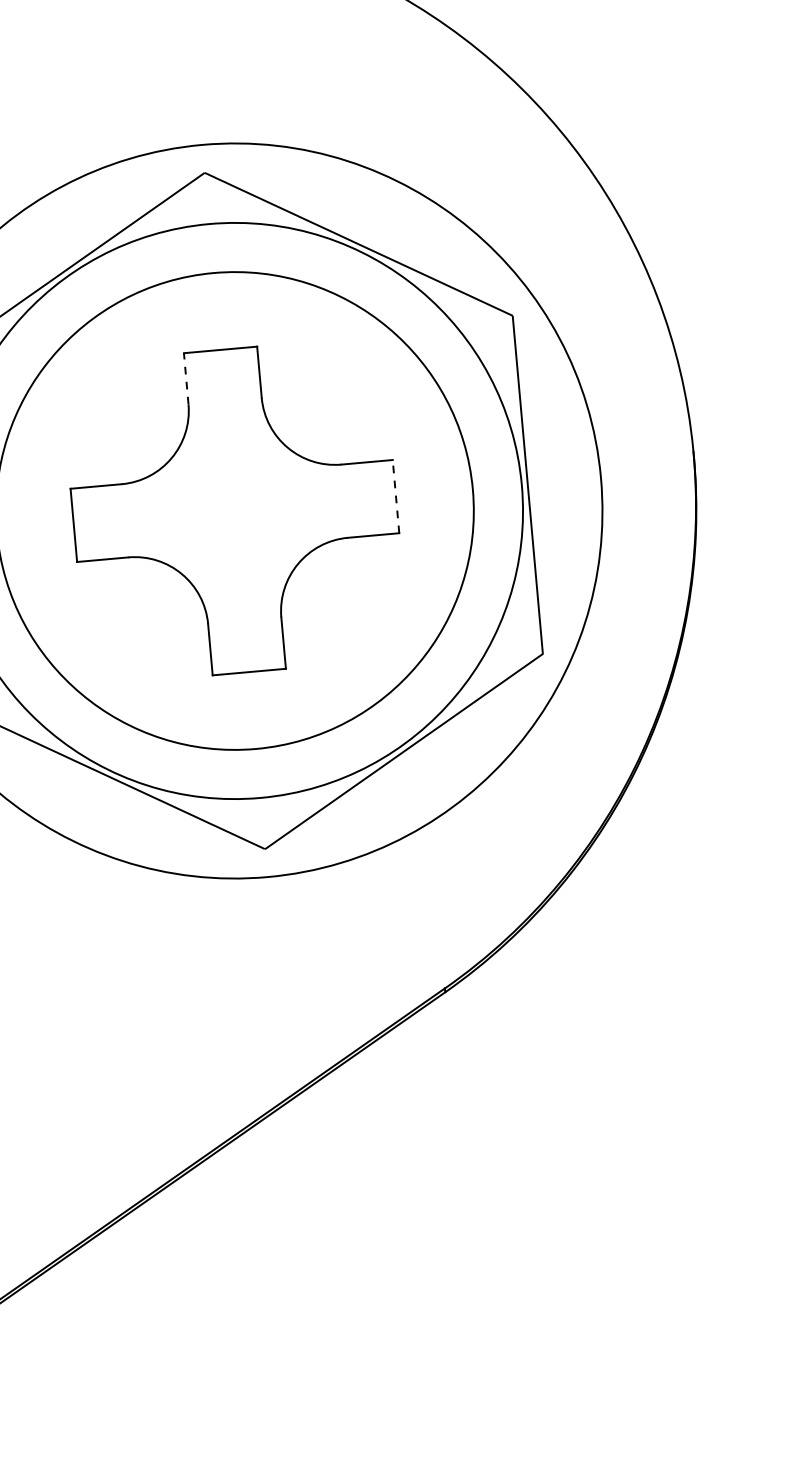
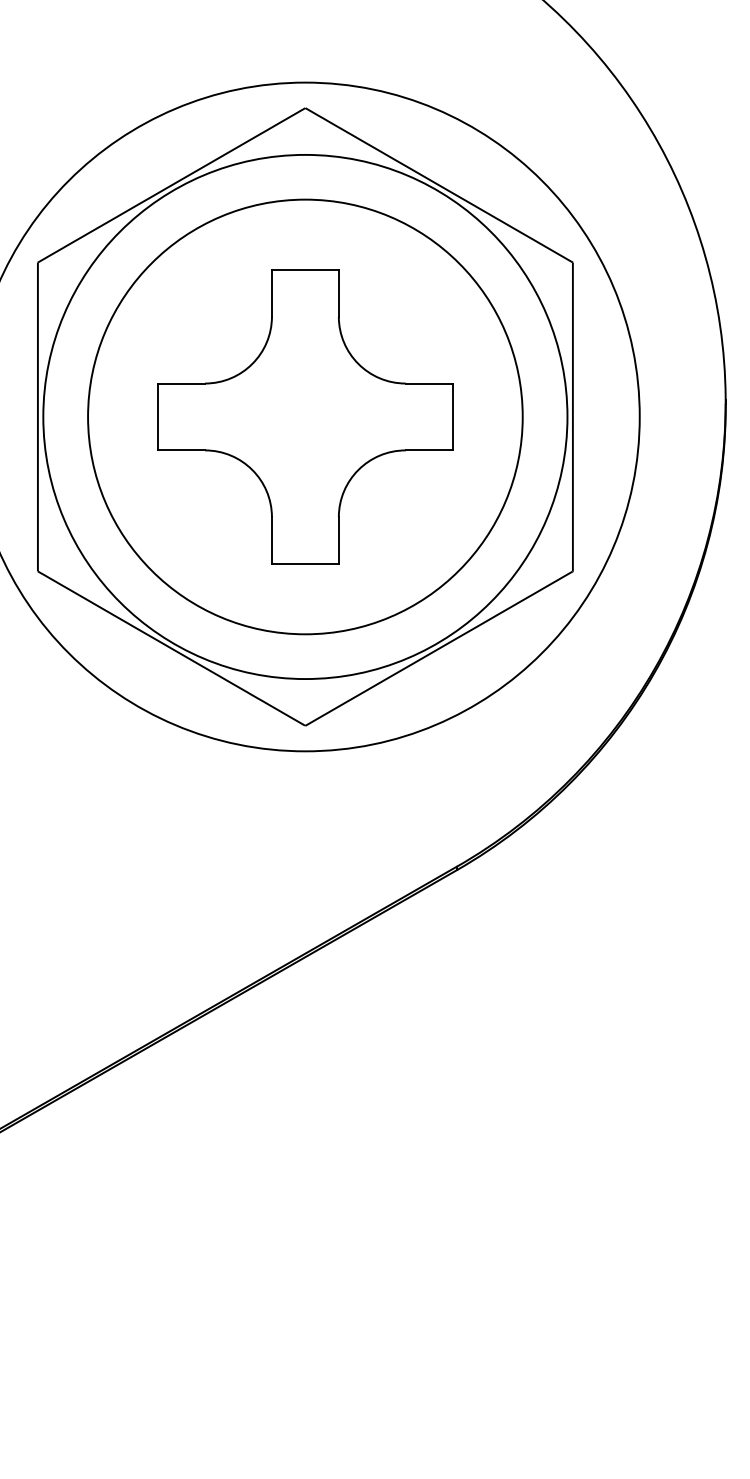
line: (185, 378) -> (271, 292), dashed -> solid
line: (395, 496) -> (452, 416), dashed -> solid

